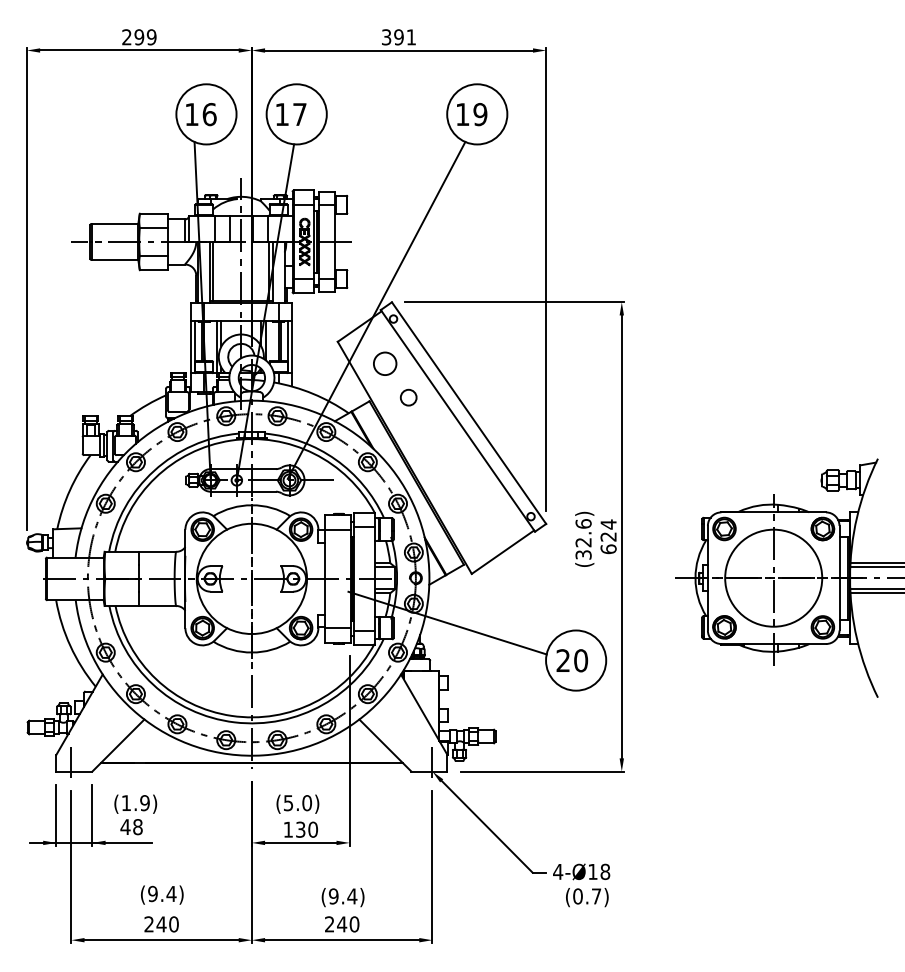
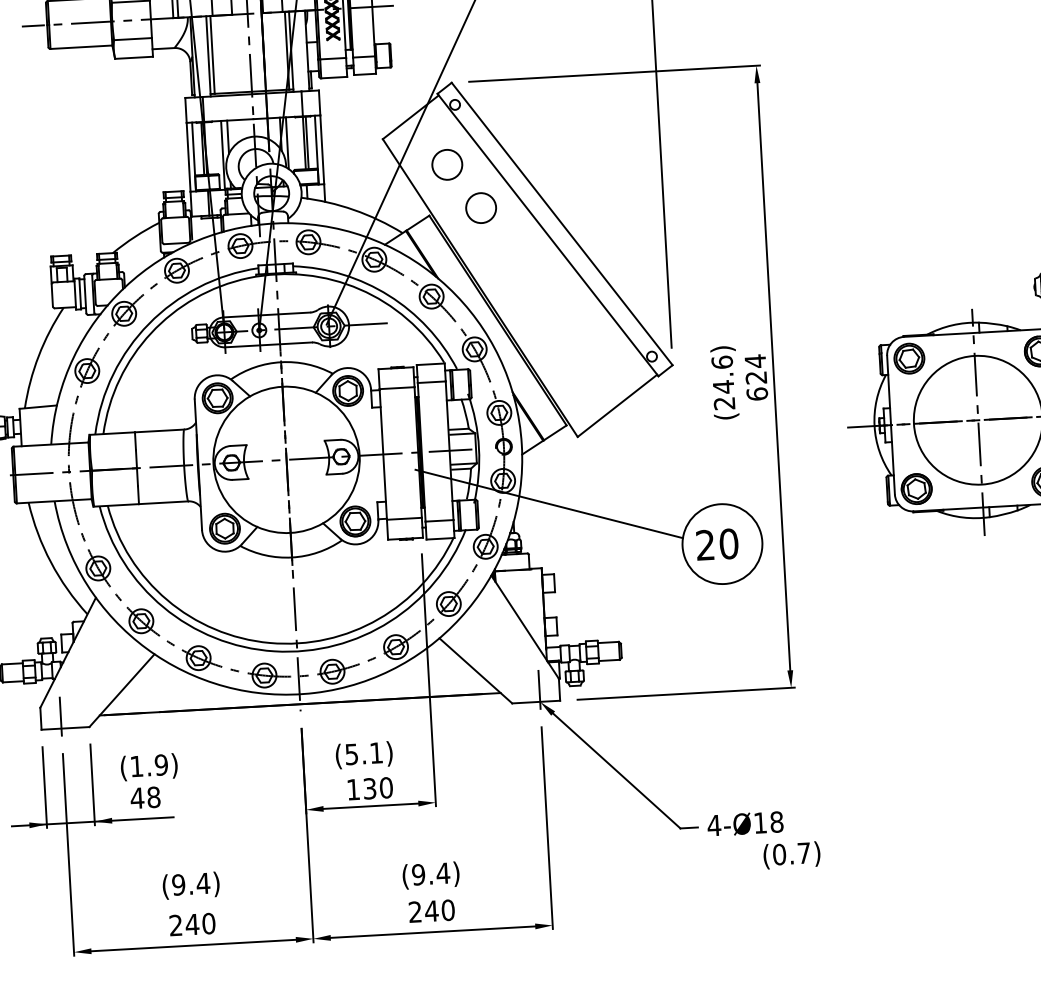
circle: (408, 397) -> (480, 207), size x1.43
text: (583, 548) -> (723, 394), (32.6) -> (24.6)
text: (307, 803) -> (376, 753), (5.0) -> (5.1)
text: (587, 897) -> (792, 855), moved

